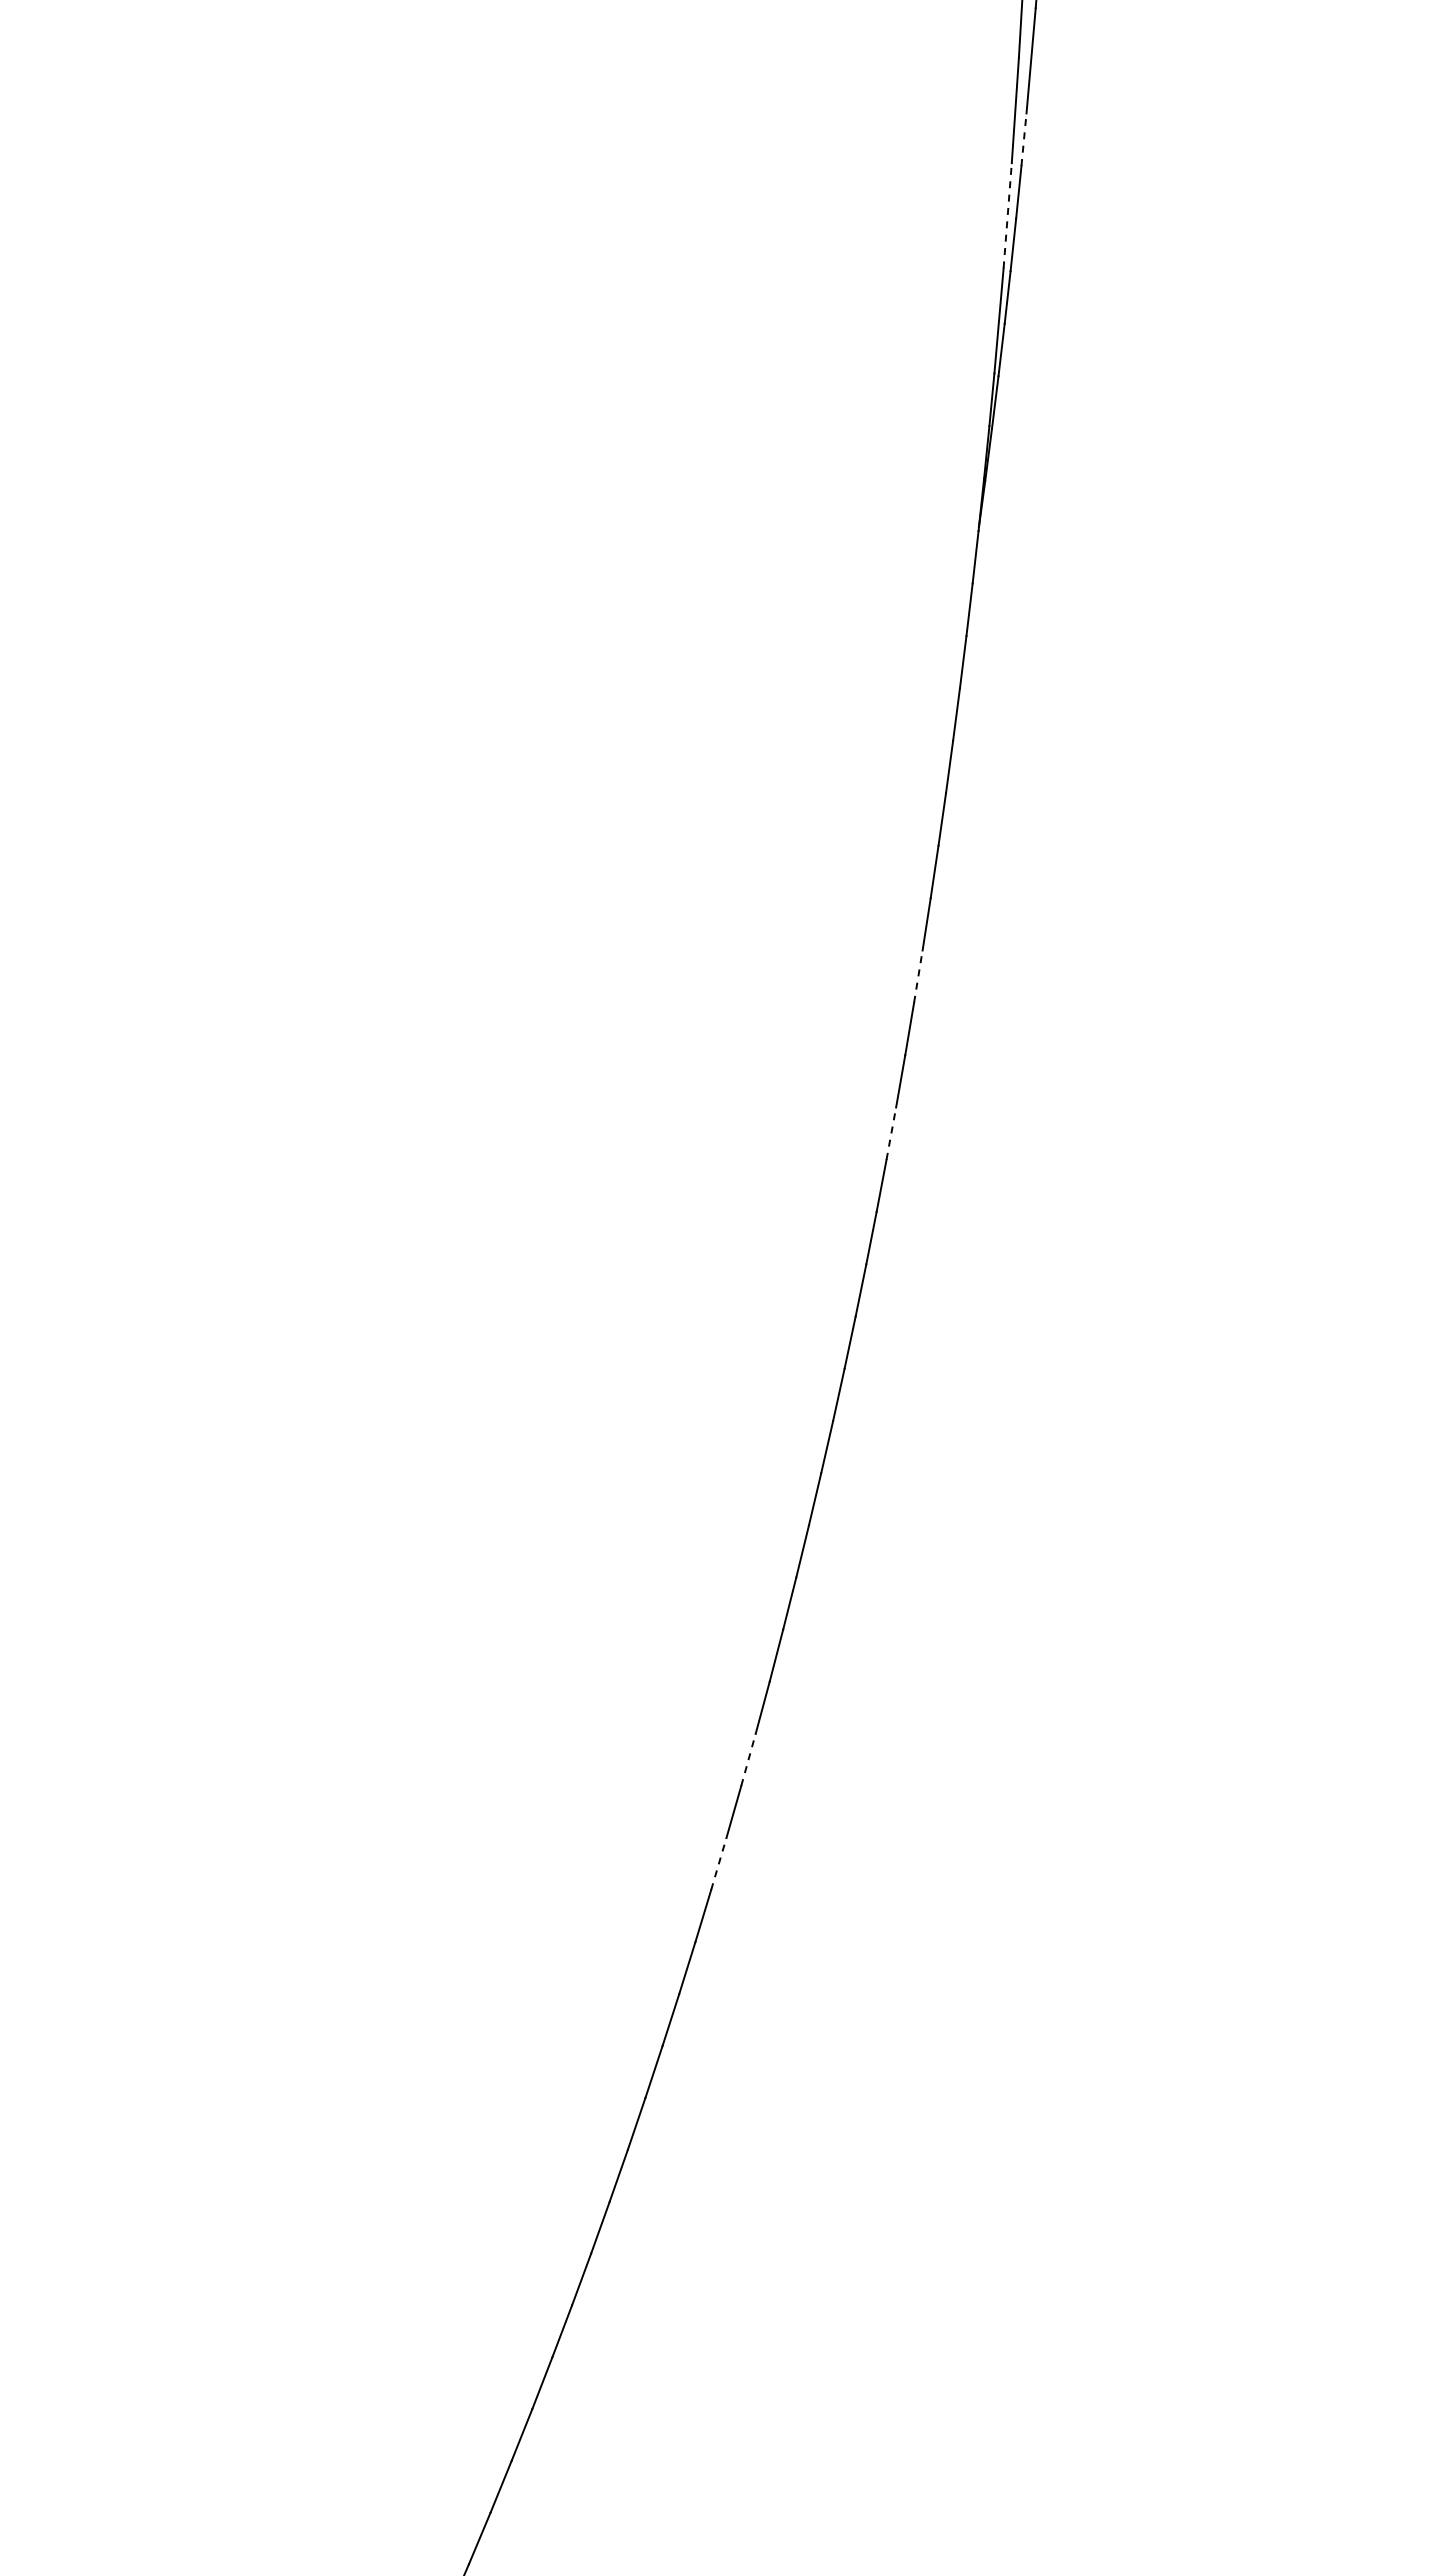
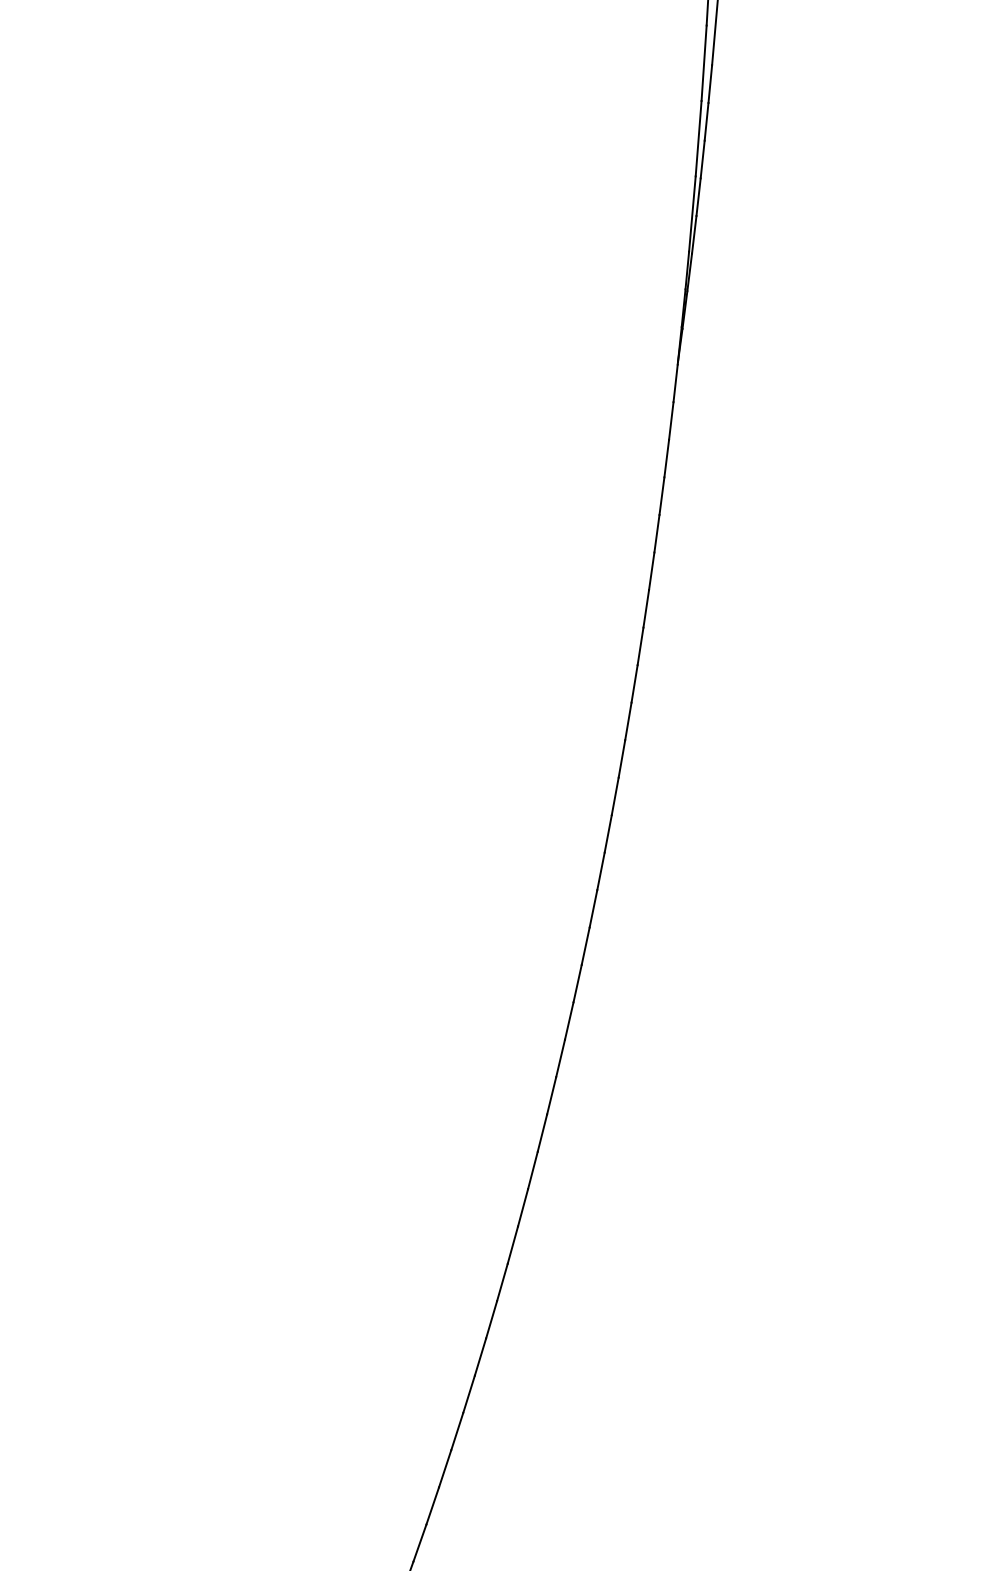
line: (1024, 139) -> (710, 83), dashed -> solid
line: (1007, 215) -> (698, 138), dashed -> solid
line: (918, 976) -> (634, 683), dashed -> solid
line: (891, 1133) -> (615, 796), dashed -> solid
line: (748, 1759) -> (512, 1244), dashed -> solid
line: (718, 1863) -> (491, 1319), dashed -> solid

